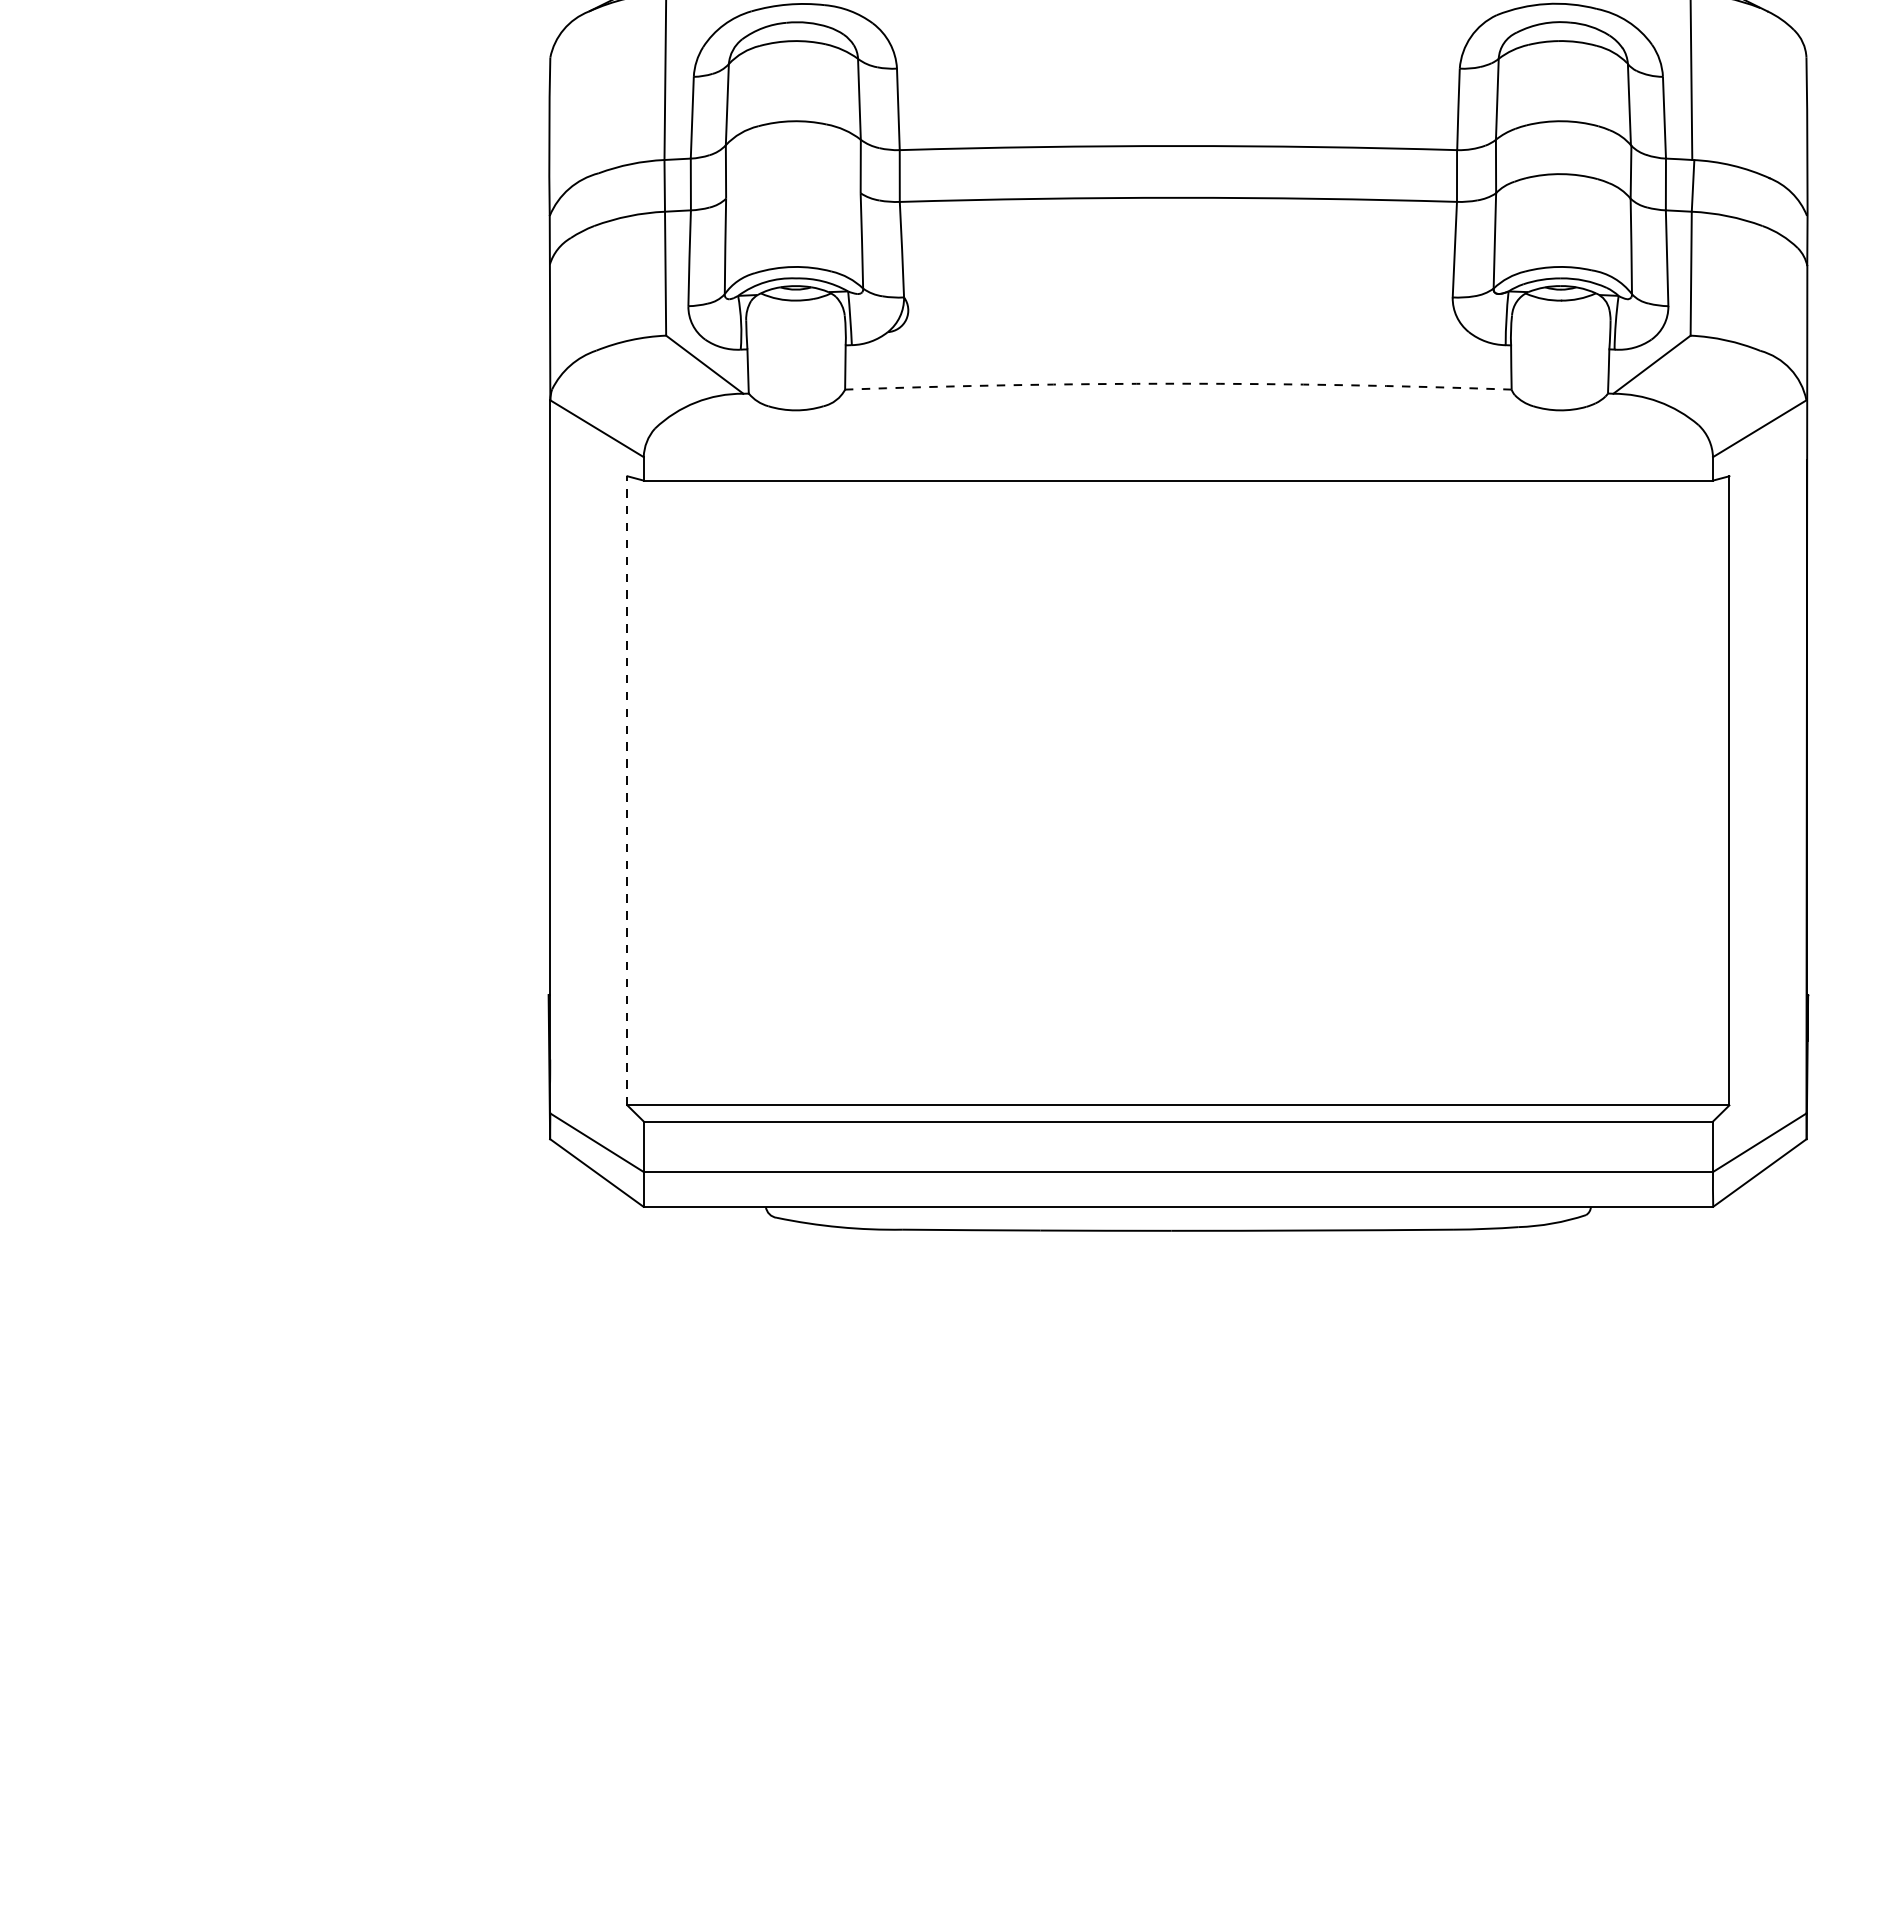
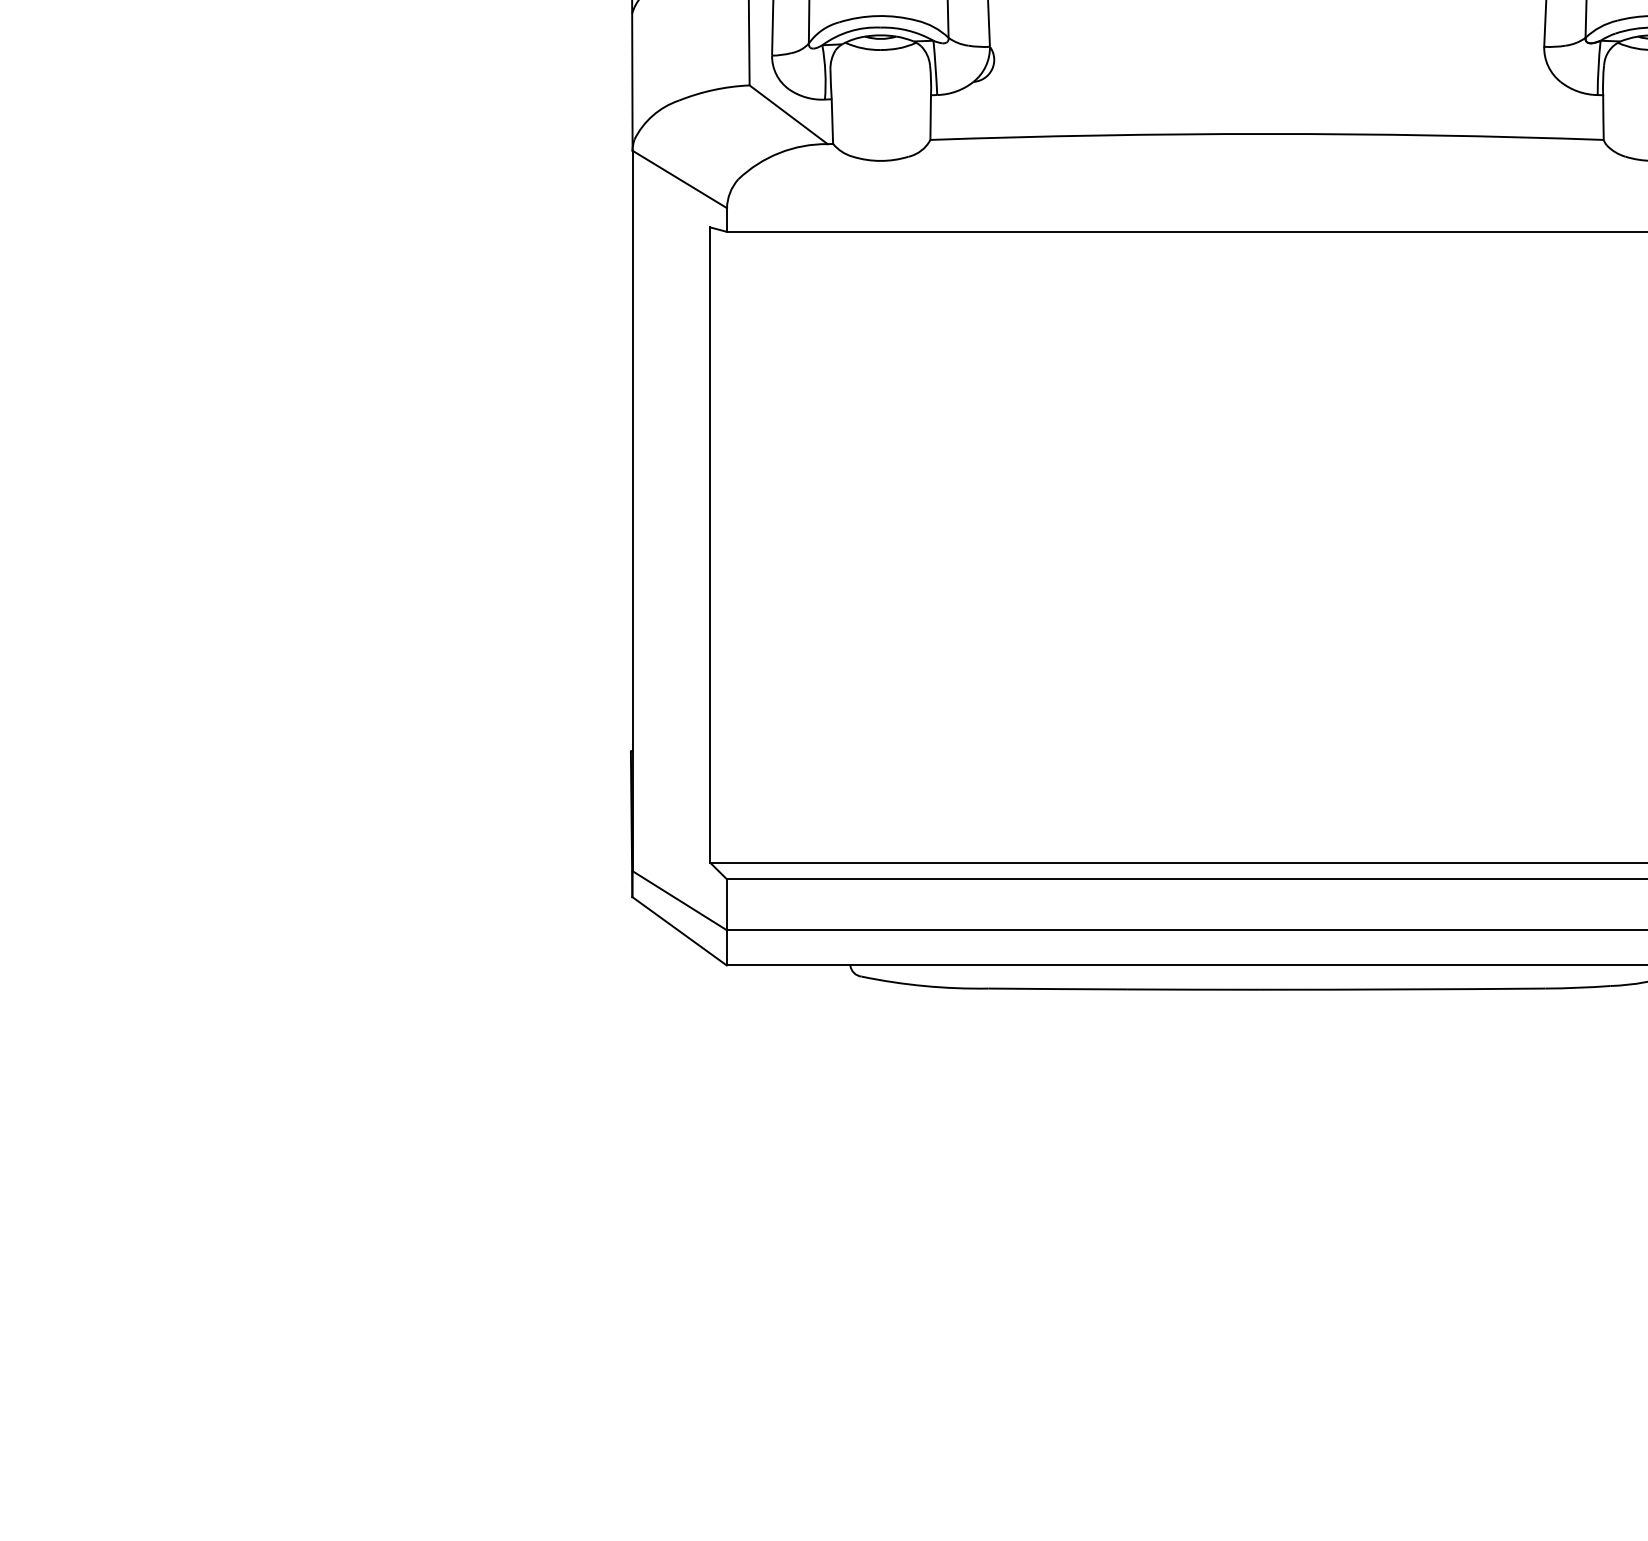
arc: (1178, 383) -> (1267, 133), dashed -> solid
line: (627, 790) -> (710, 544), dashed -> solid

